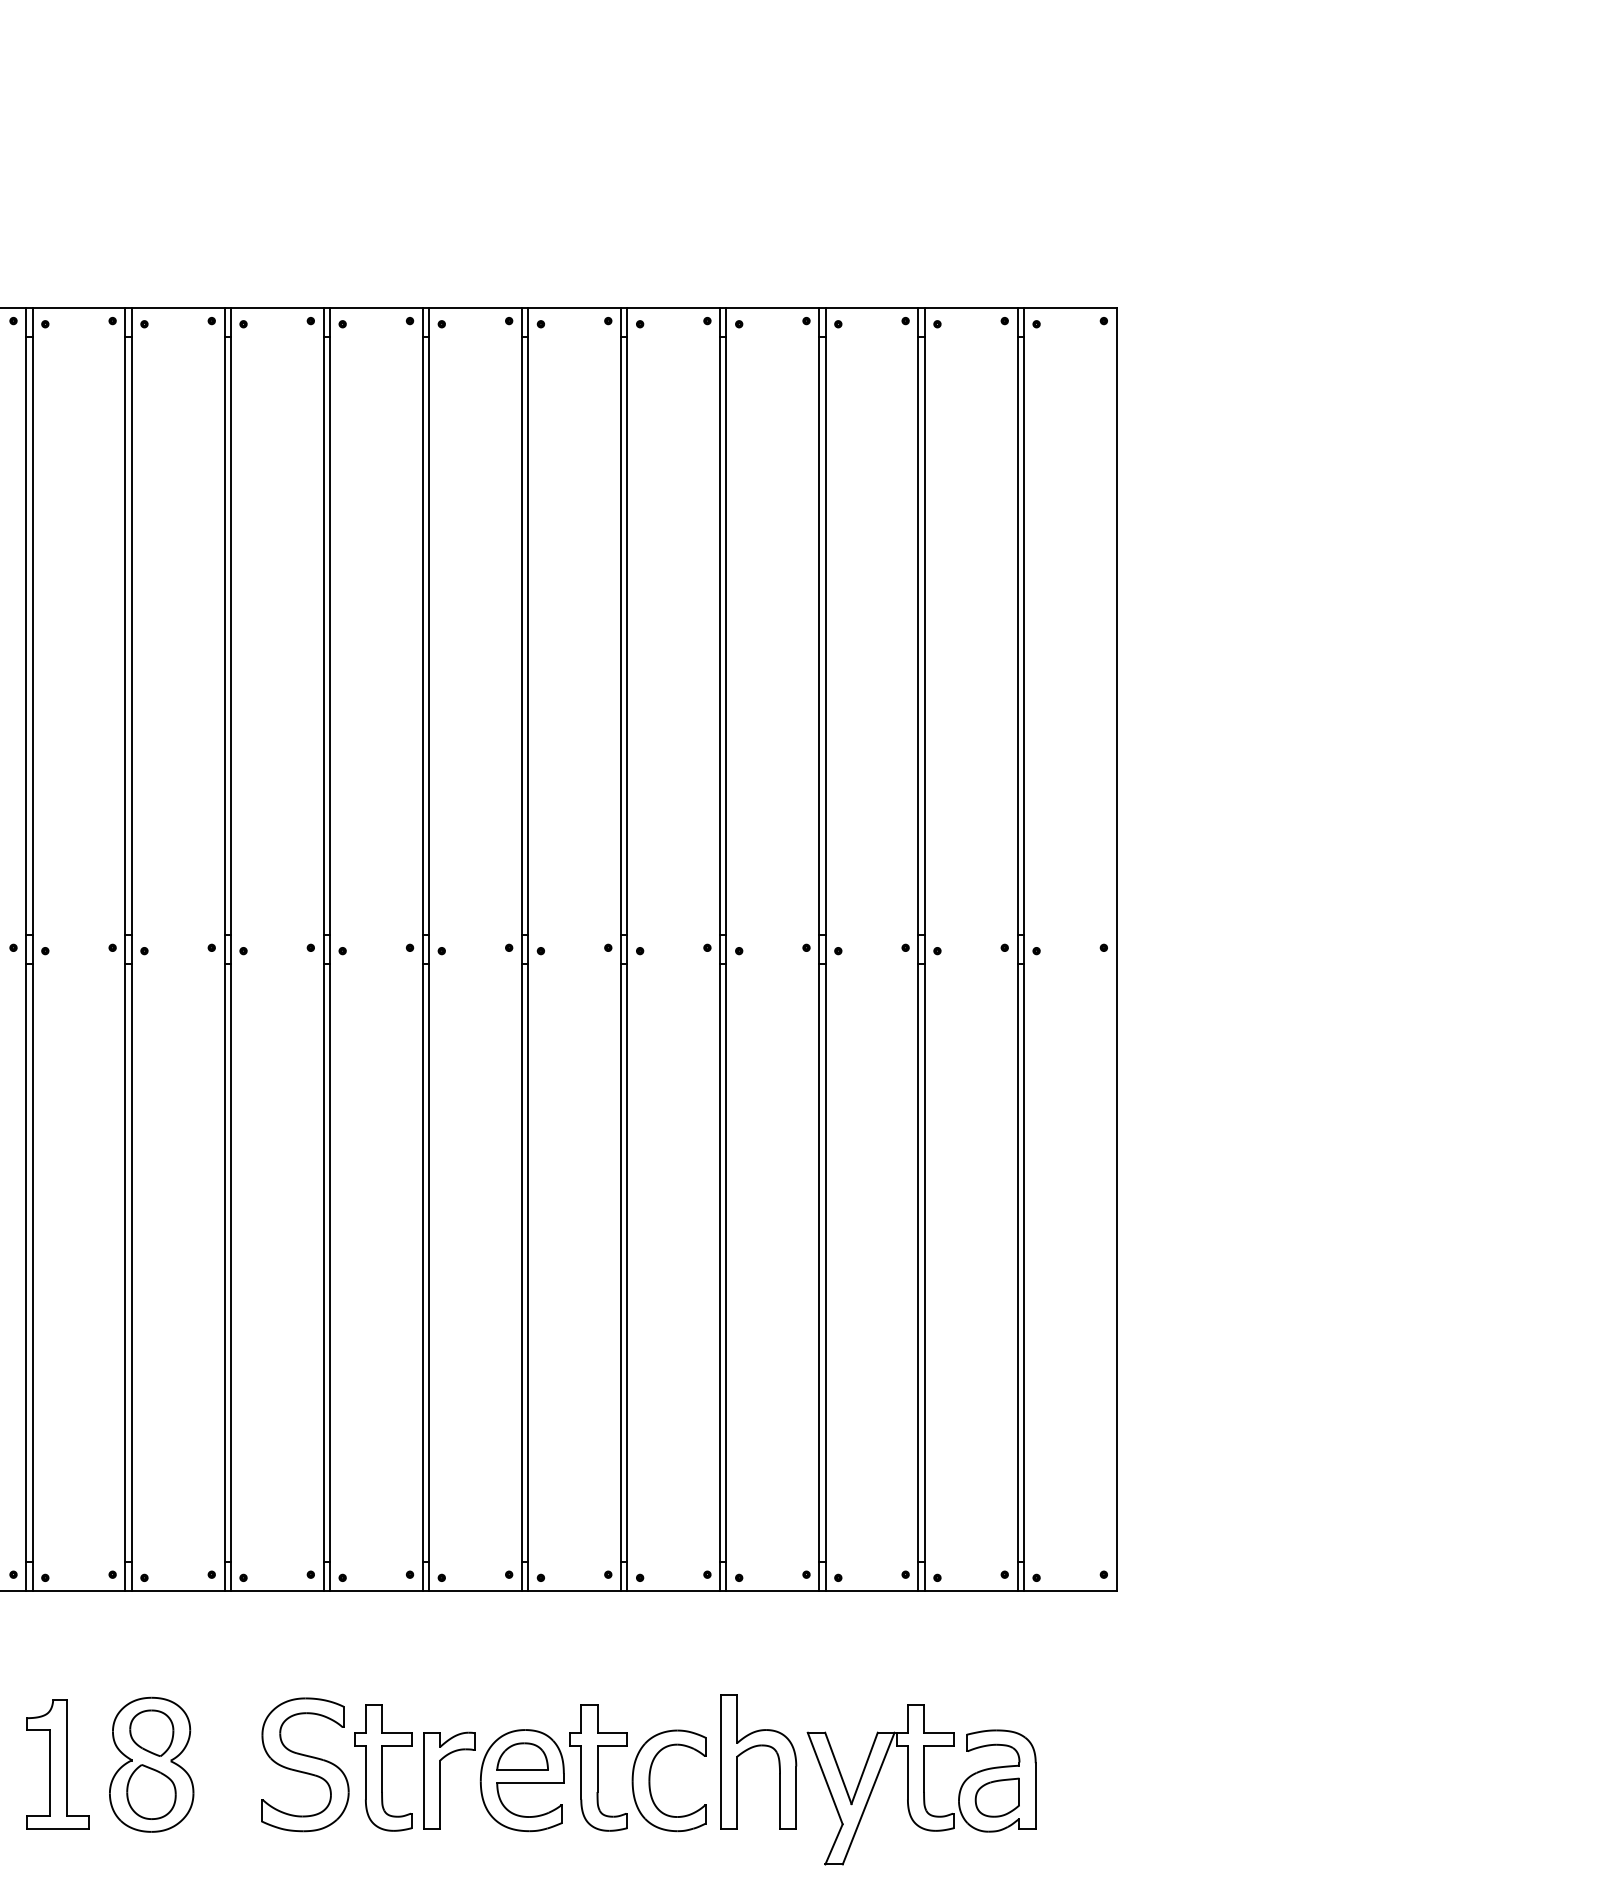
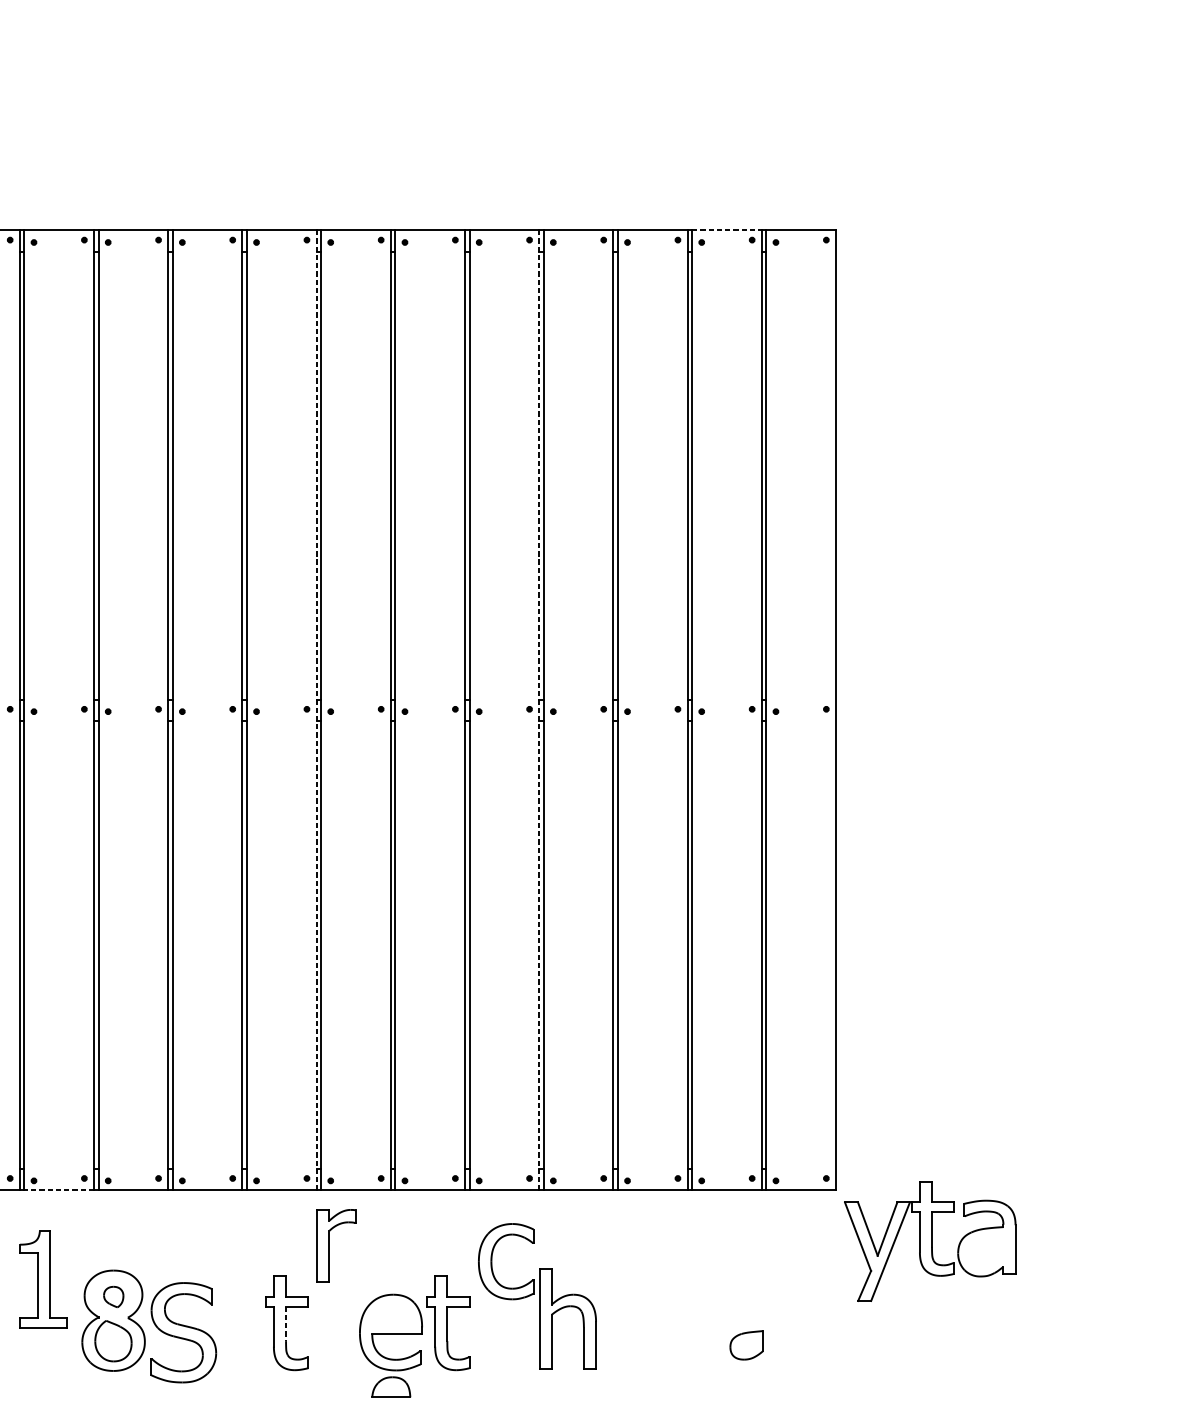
line: (971, 308) -> (727, 230), solid -> dashed
line: (422, 949) -> (316, 710), solid -> dashed
line: (720, 949) -> (539, 710), solid -> dashed
line: (78, 1590) -> (58, 1190), solid -> dashed
part: (151, 1732) -> (113, 1296), size x0.6
part: (522, 1756) -> (391, 1387), moved
part: (57, 1764) -> (43, 1279), moved
part: (305, 1764) -> (183, 1332), moved
line: (382, 1769) -> (286, 1324), solid -> dashed
part: (440, 1780) -> (329, 1245), moved
part: (650, 1780) -> (492, 1261), moved
part: (921, 1784) -> (930, 1241), moved

